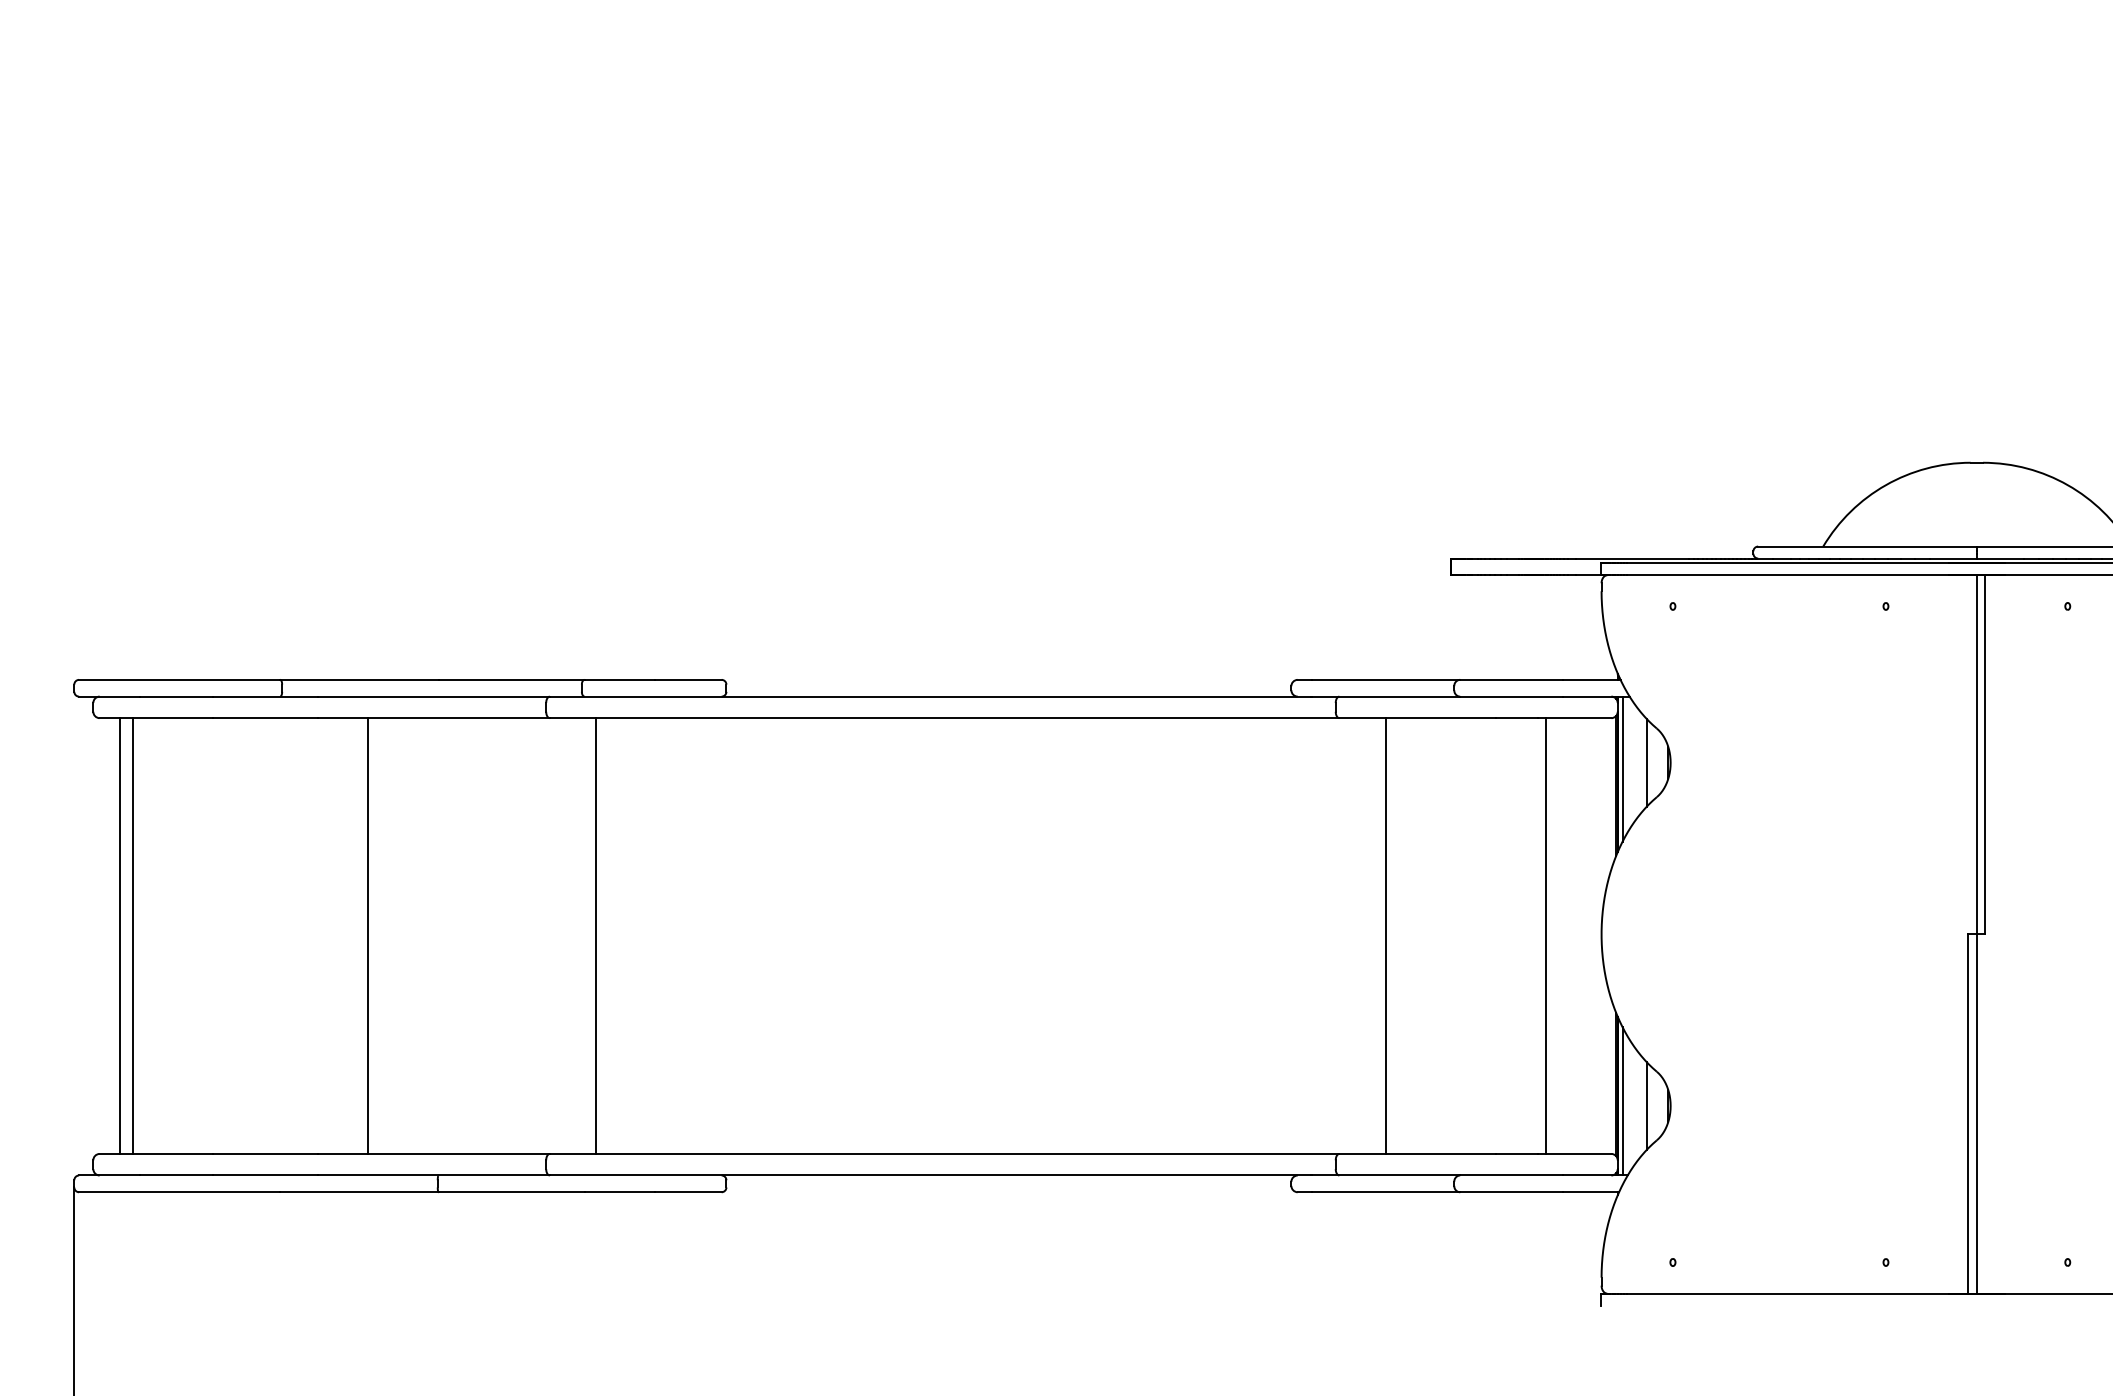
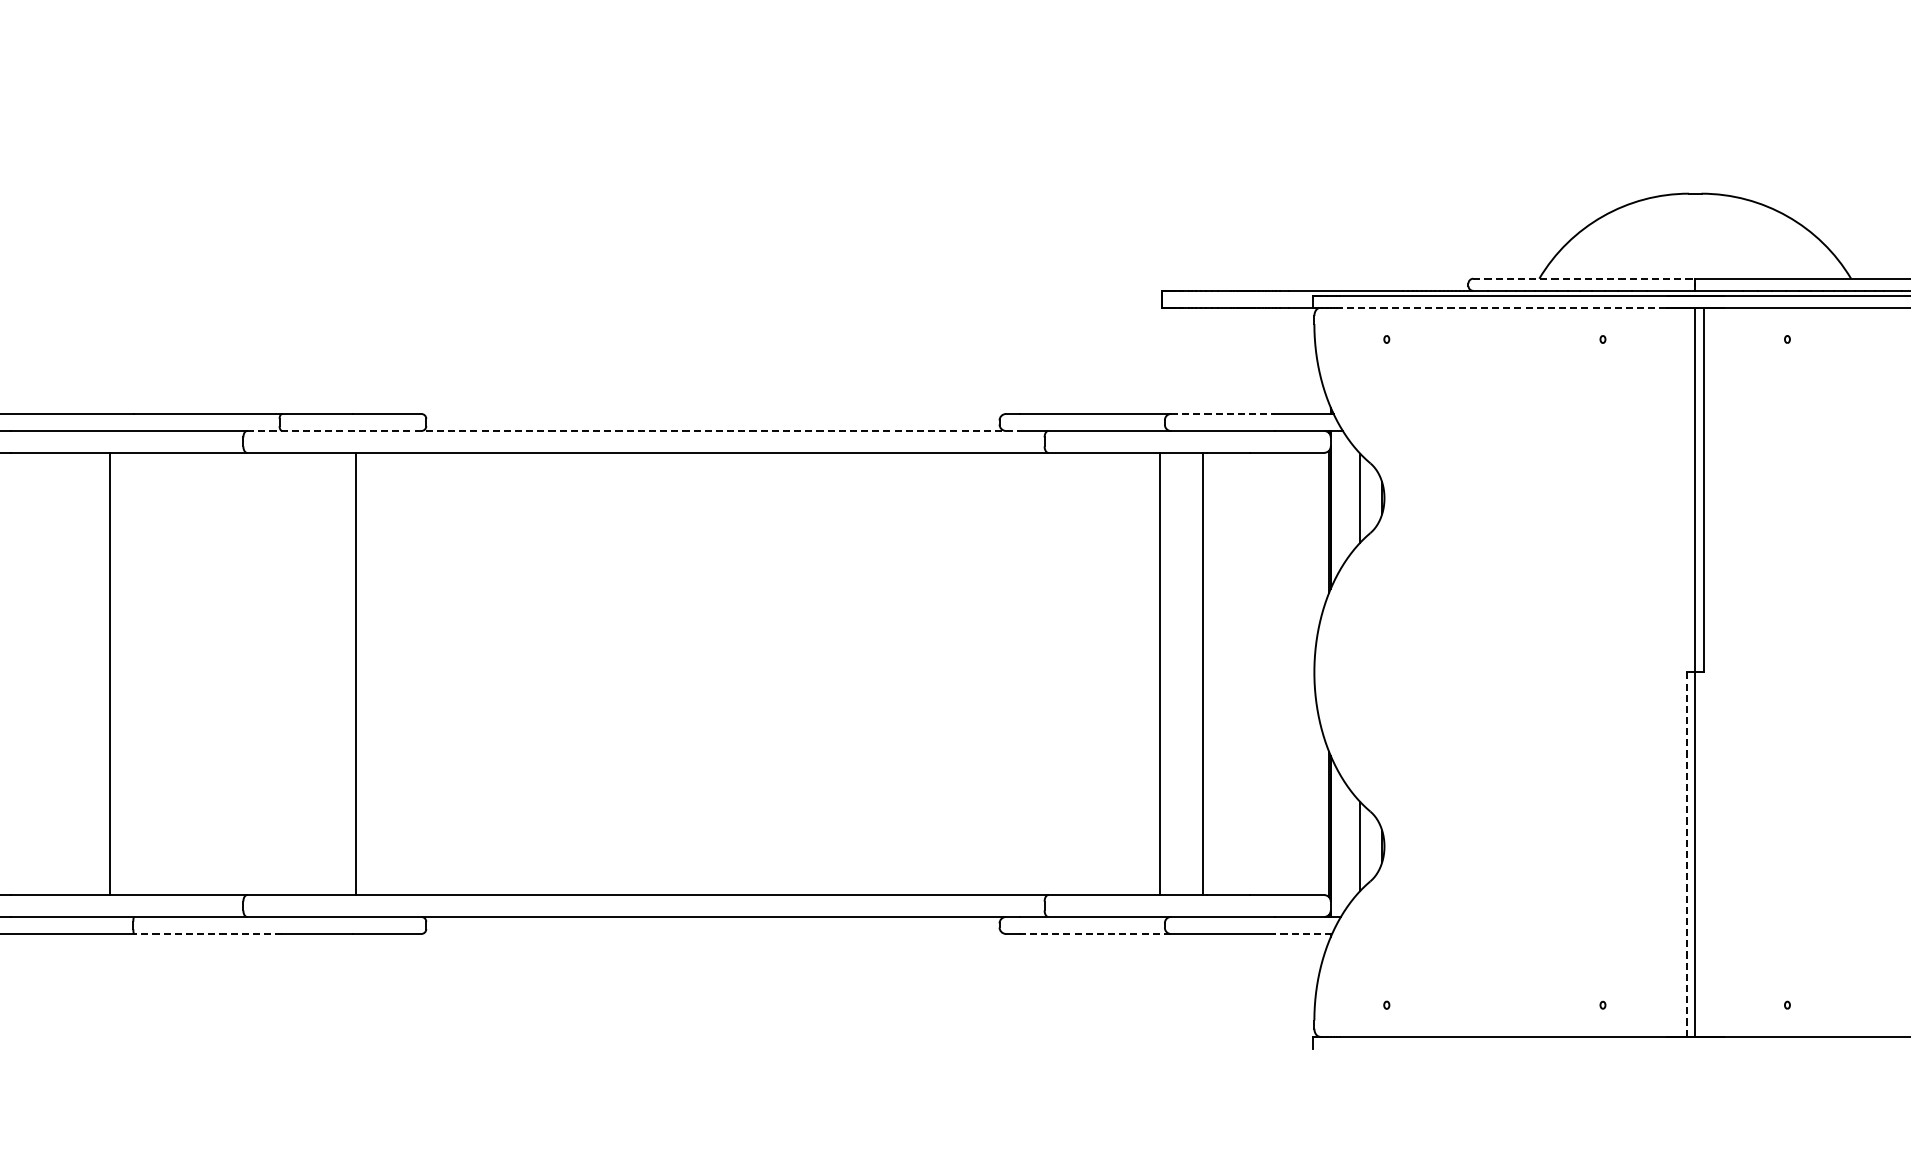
line: (1868, 546) -> (1585, 278), solid -> dashed
line: (1787, 575) -> (1503, 308), solid -> dashed
line: (1512, 679) -> (1223, 413), solid -> dashed
line: (930, 696) -> (633, 430), solid -> dashed
line: (1622, 768) -> (1335, 503), removed
line: (367, 935) -> (109, 673), moved
line: (596, 935) -> (356, 673), moved
line: (1386, 935) -> (1160, 673), moved
line: (1546, 935) -> (1203, 673), moved
line: (1622, 1101) -> (1335, 841), removed
line: (1968, 1114) -> (1686, 855), solid -> dashed
line: (511, 1192) -> (208, 934), solid -> dashed
line: (1385, 1192) -> (1095, 934), solid -> dashed
line: (1591, 1192) -> (1304, 934), solid -> dashed

